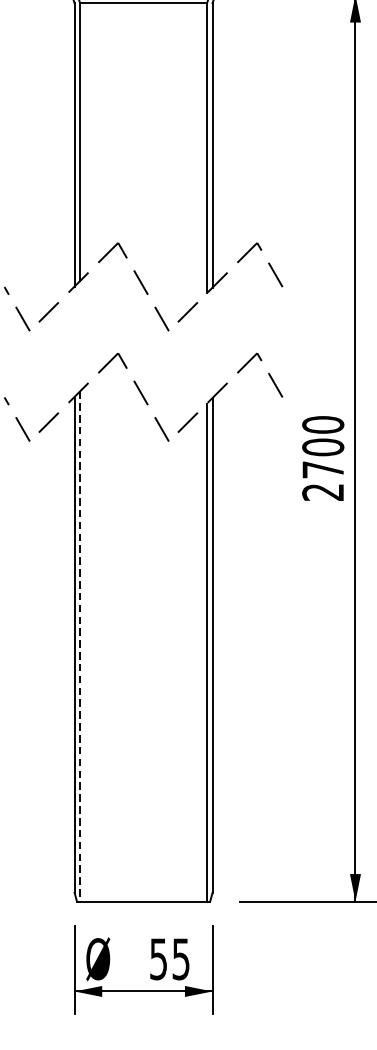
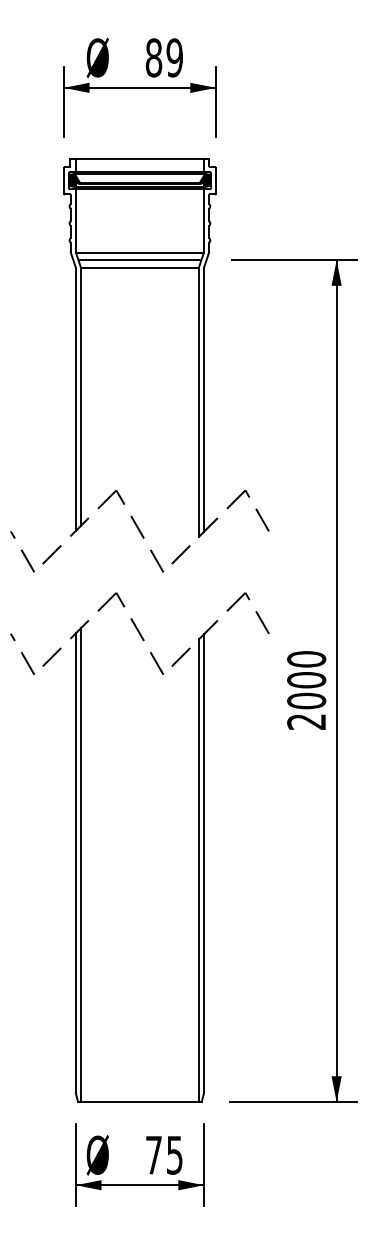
text: (323, 469) -> (306, 700), 2700 -> 2000
line: (80, 647) -> (81, 865), dashed -> solid
text: (158, 959) -> (153, 1155), 55 -> 75

